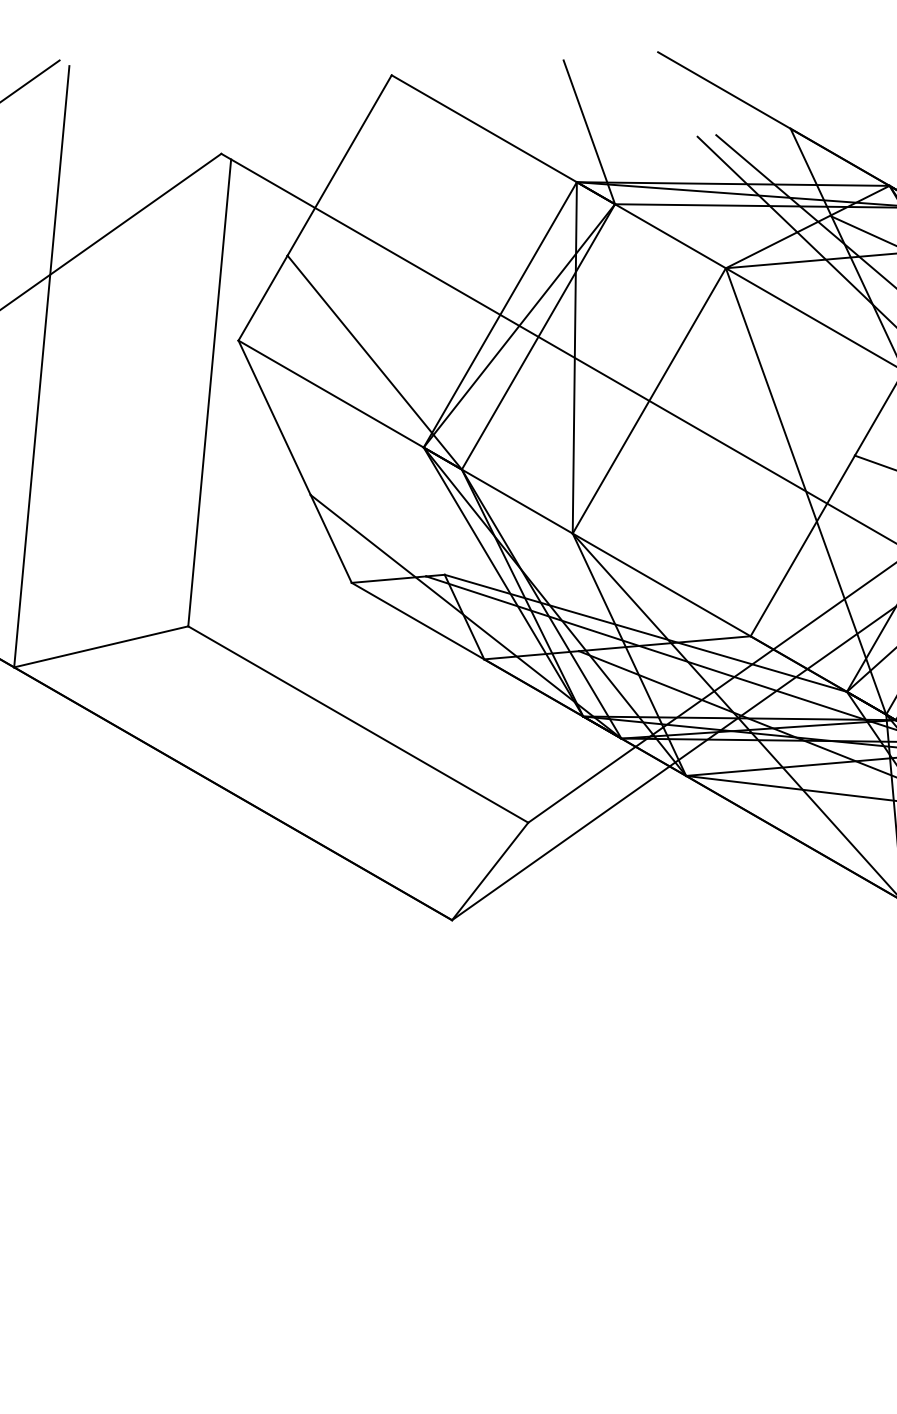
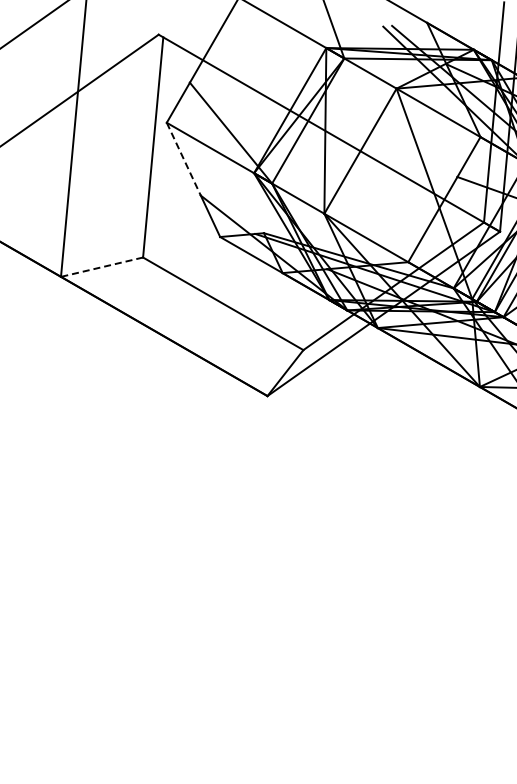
line: (276, 418) -> (184, 159), solid -> dashed
line: (100, 647) -> (101, 267), solid -> dashed

